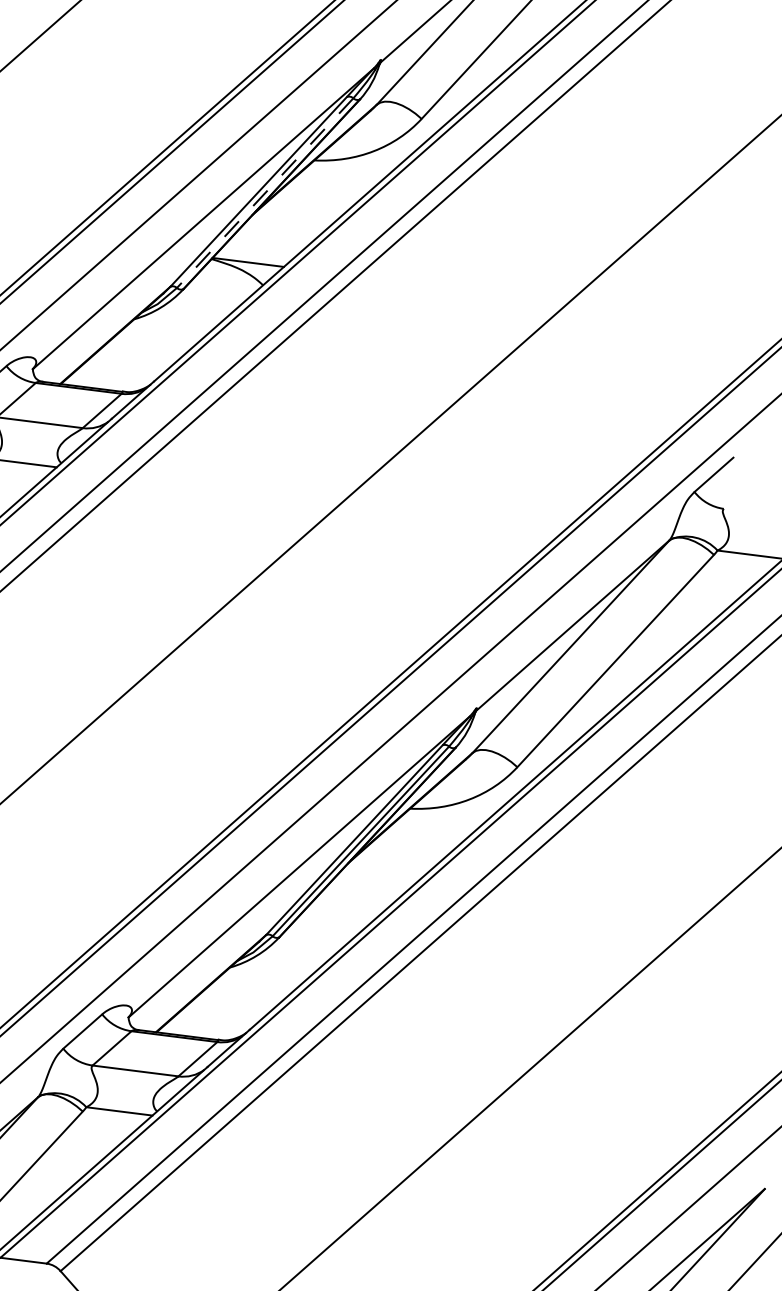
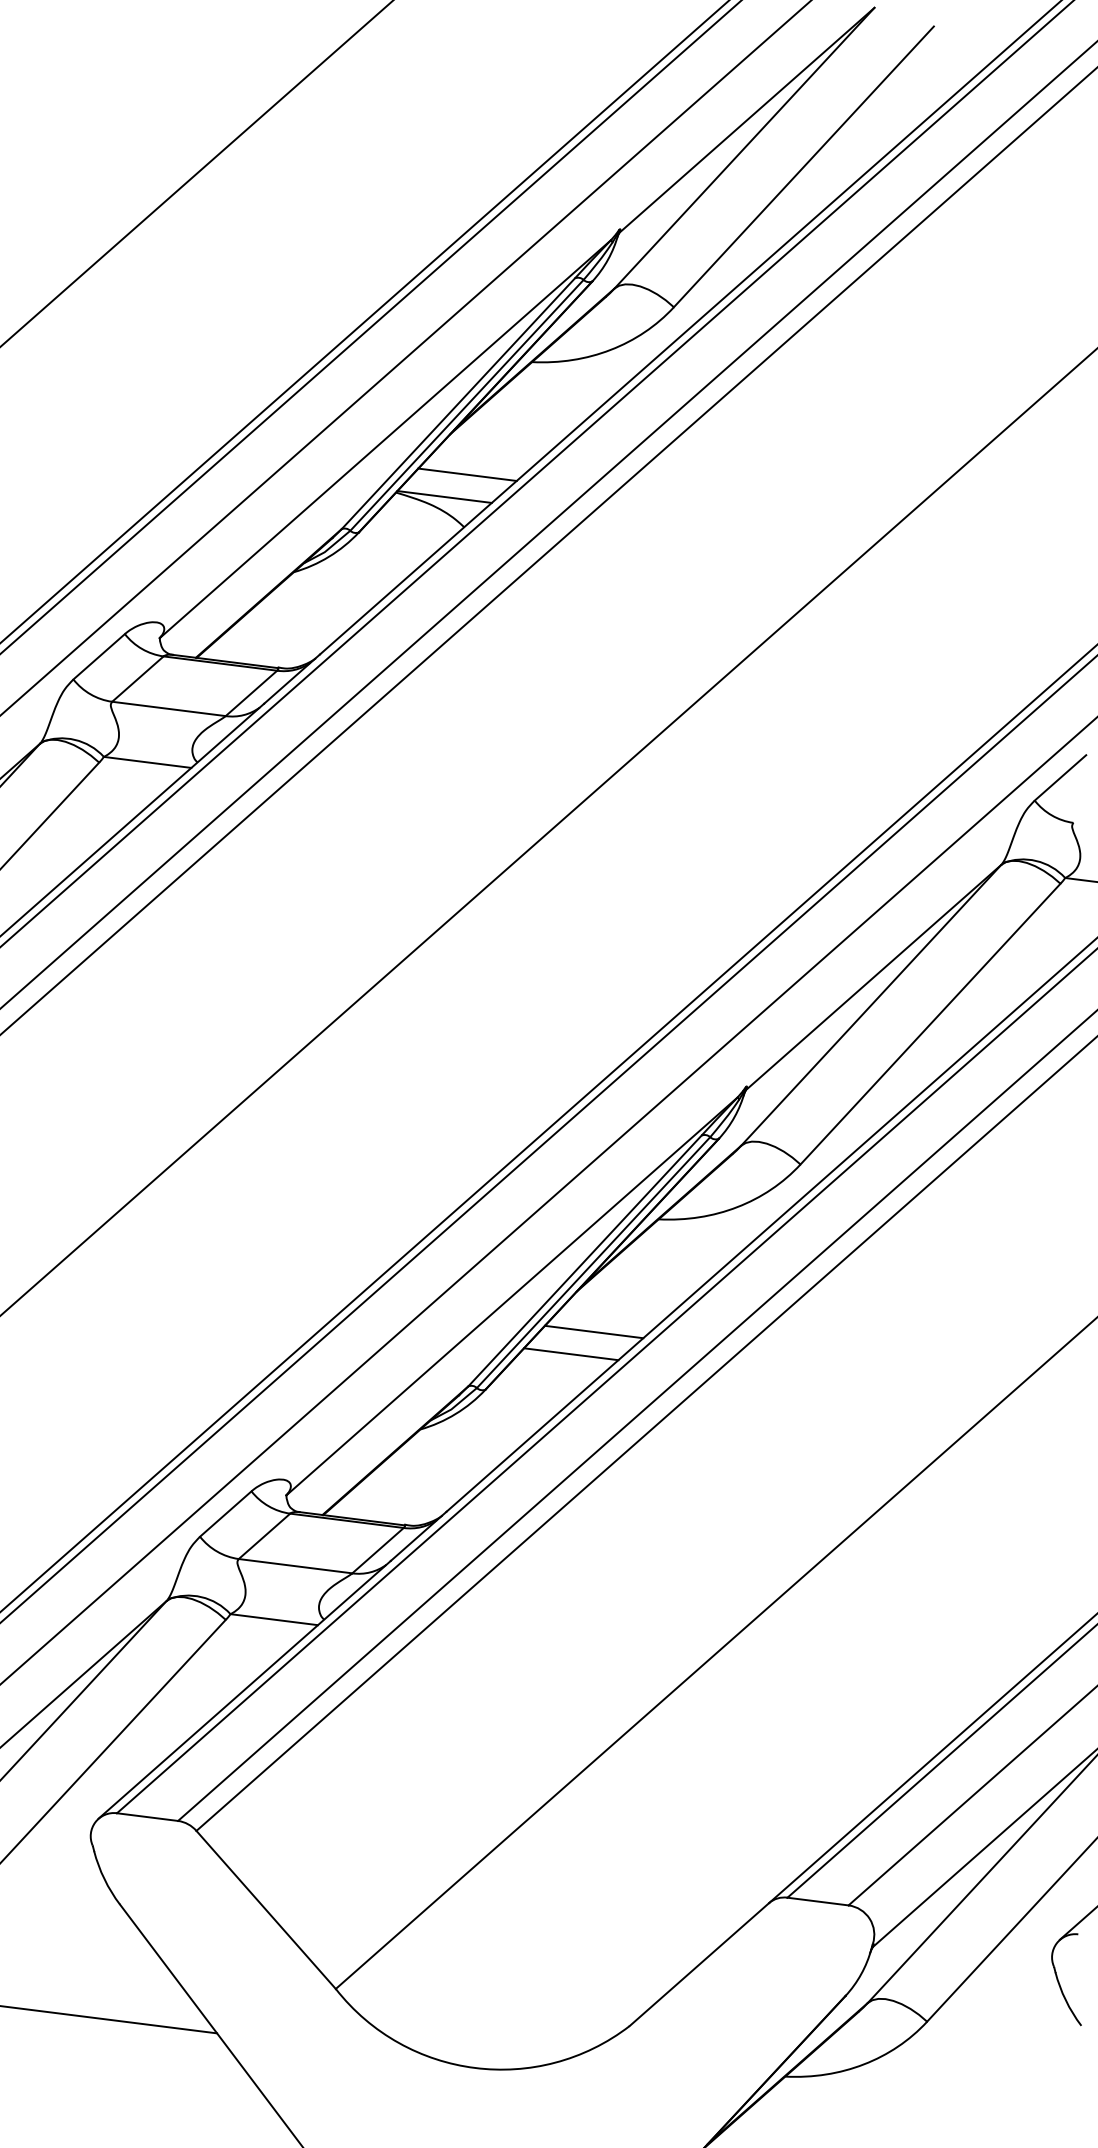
line: (264, 193) -> (466, 405), dashed -> solid
line: (265, 245) -> (467, 474), added
line: (360, 893) -> (593, 1331), added
line: (344, 910) -> (571, 1354), added

